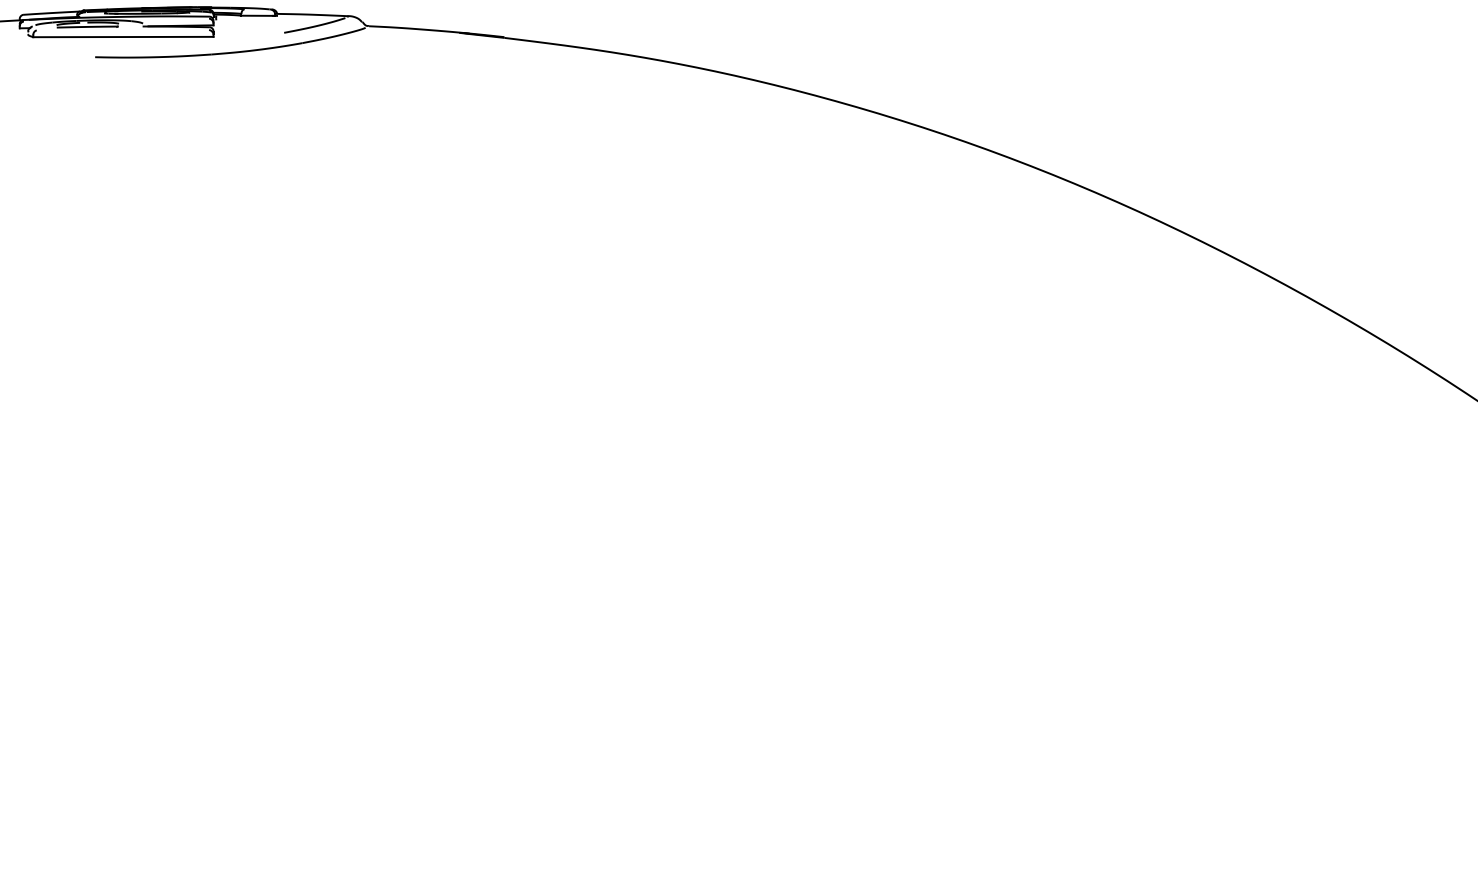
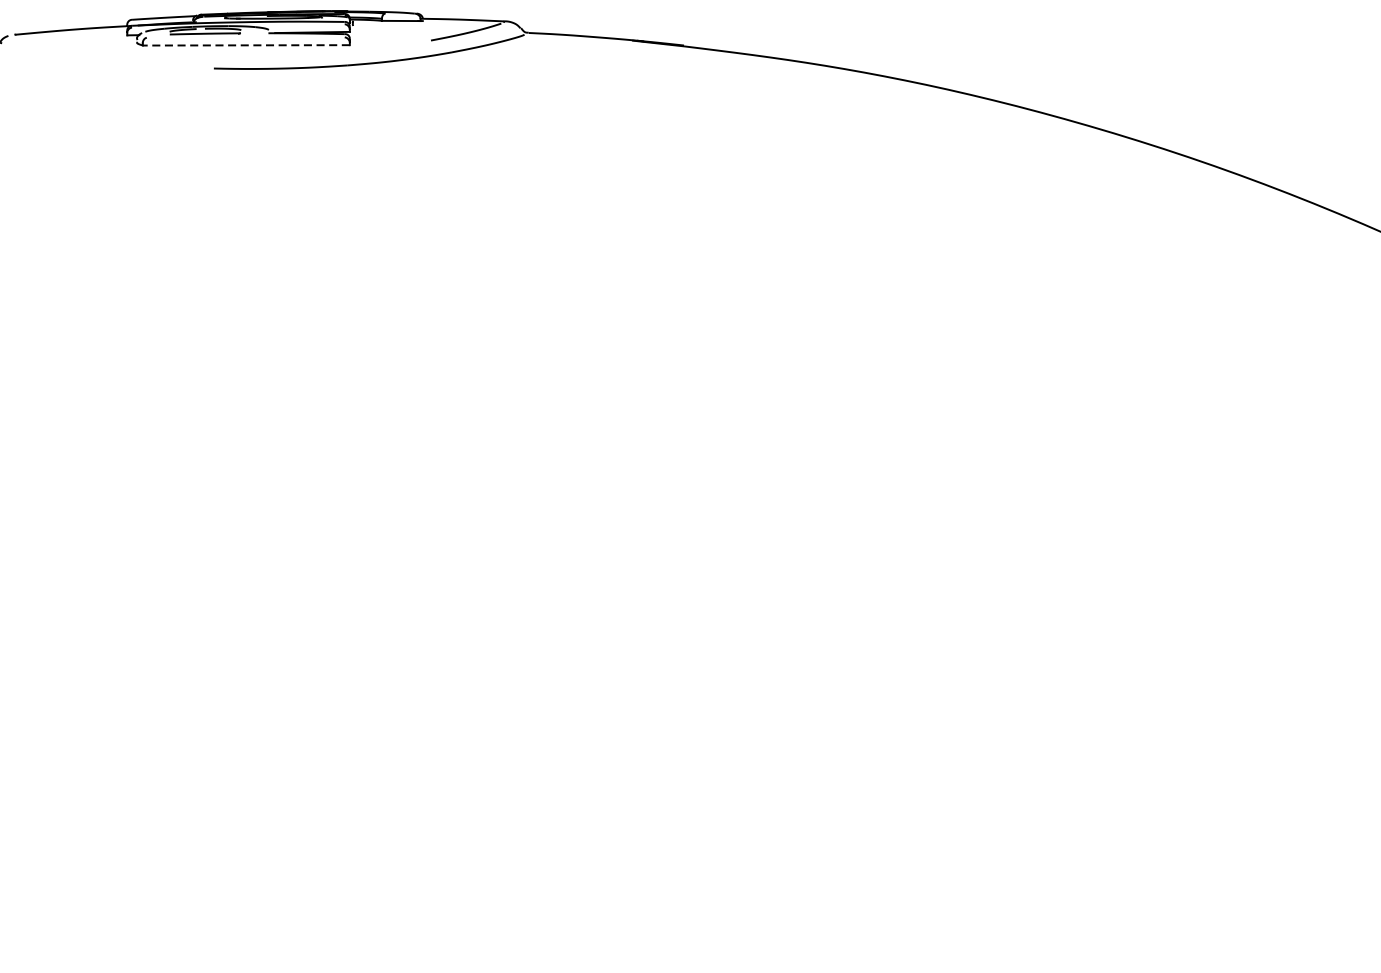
line: (122, 37) -> (245, 45), solid -> dashed

